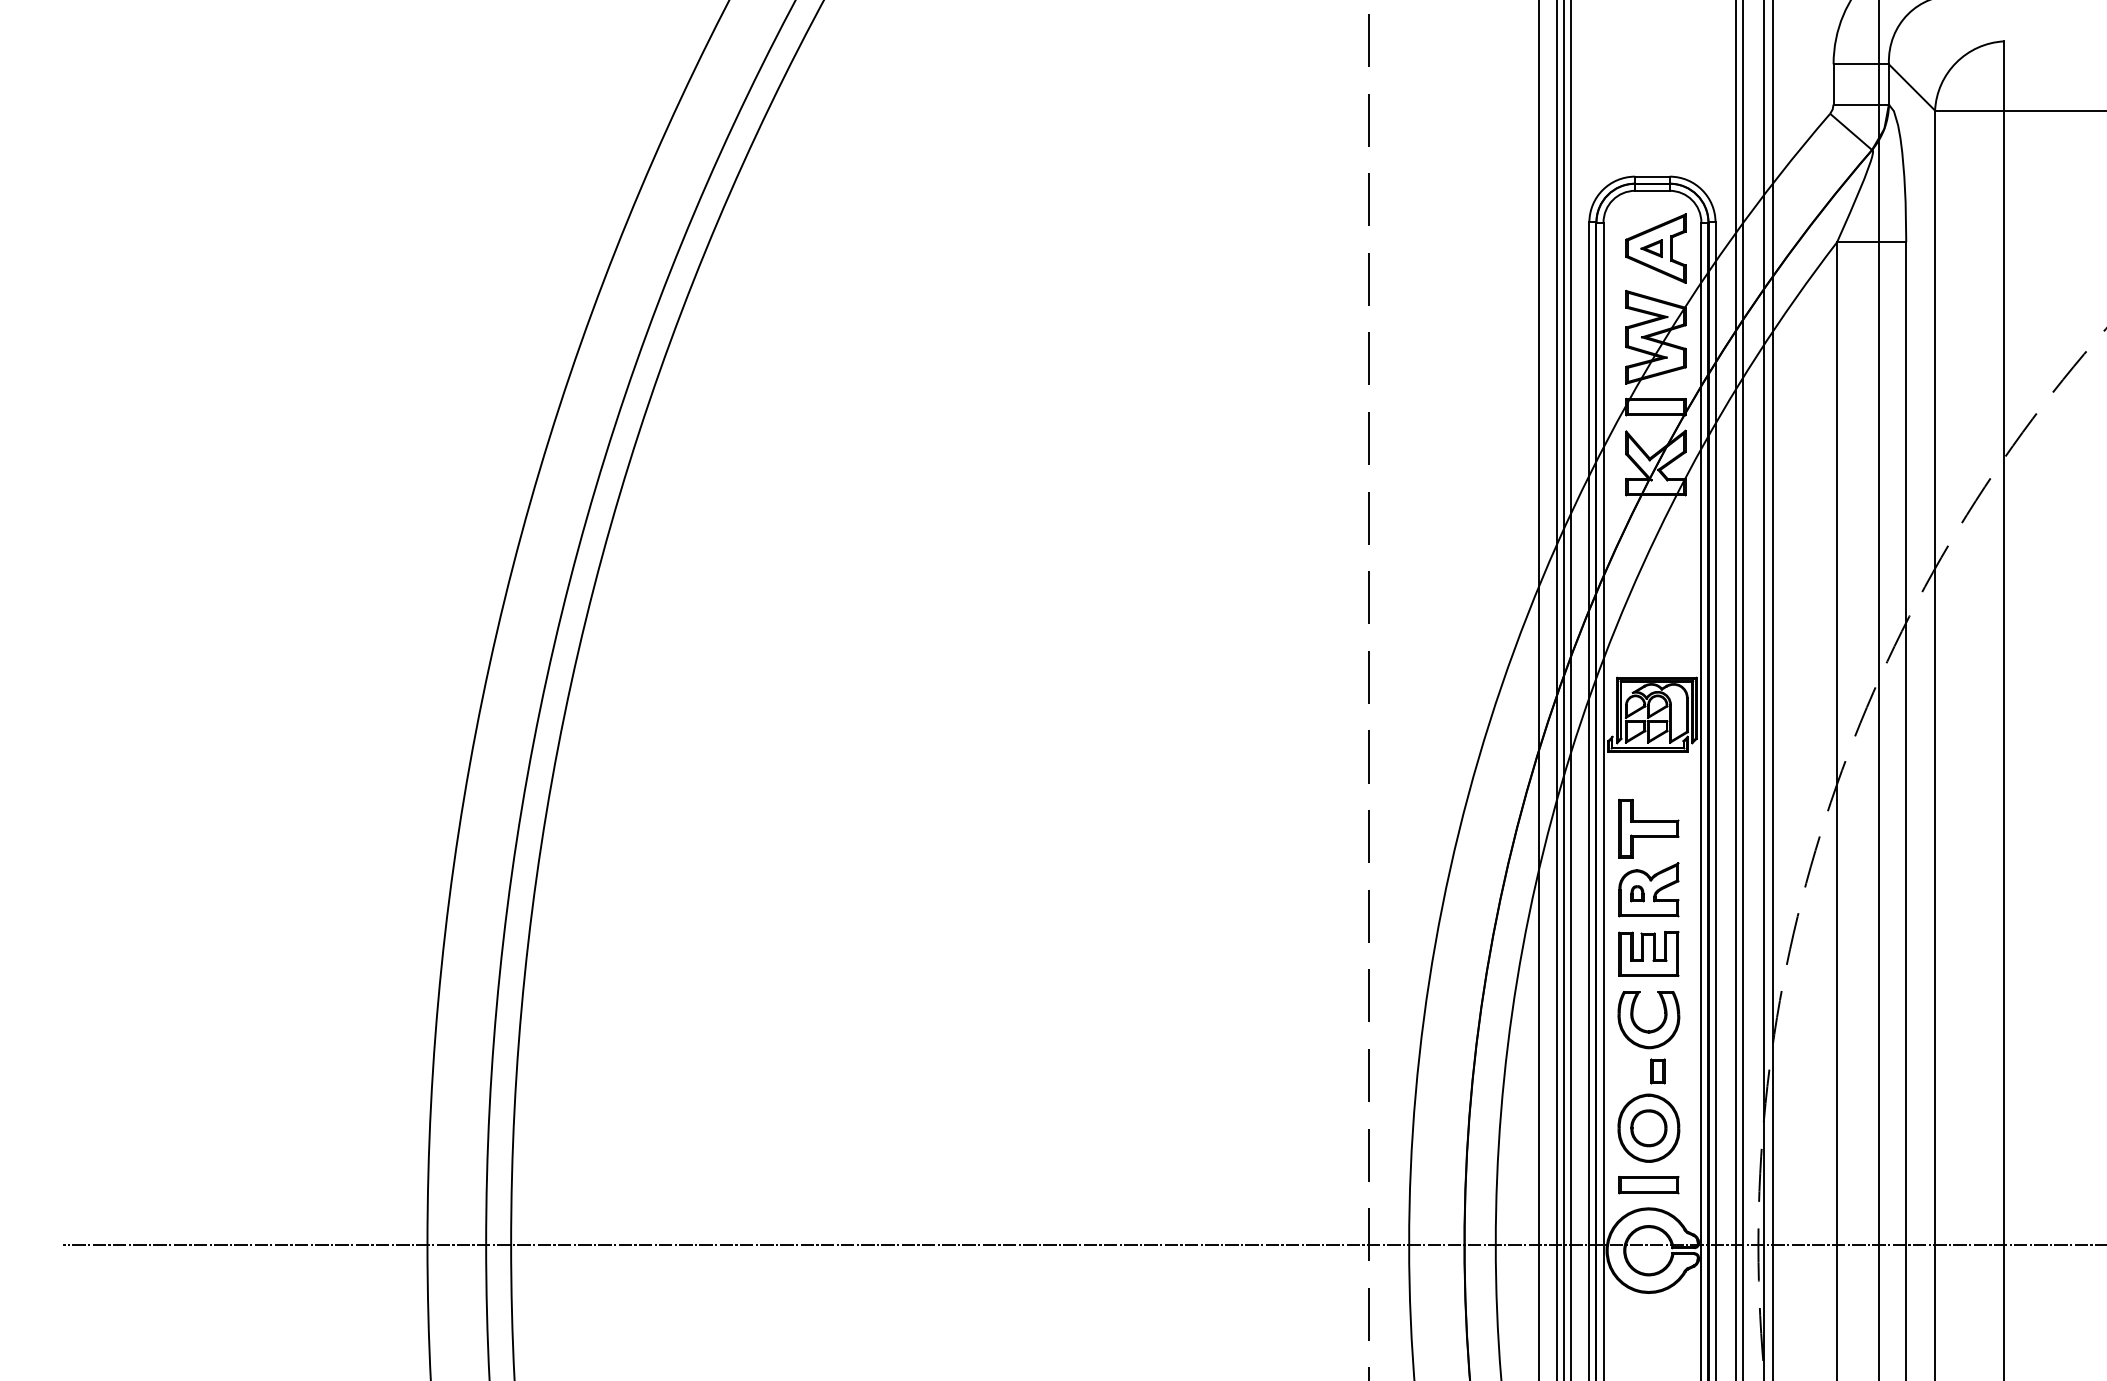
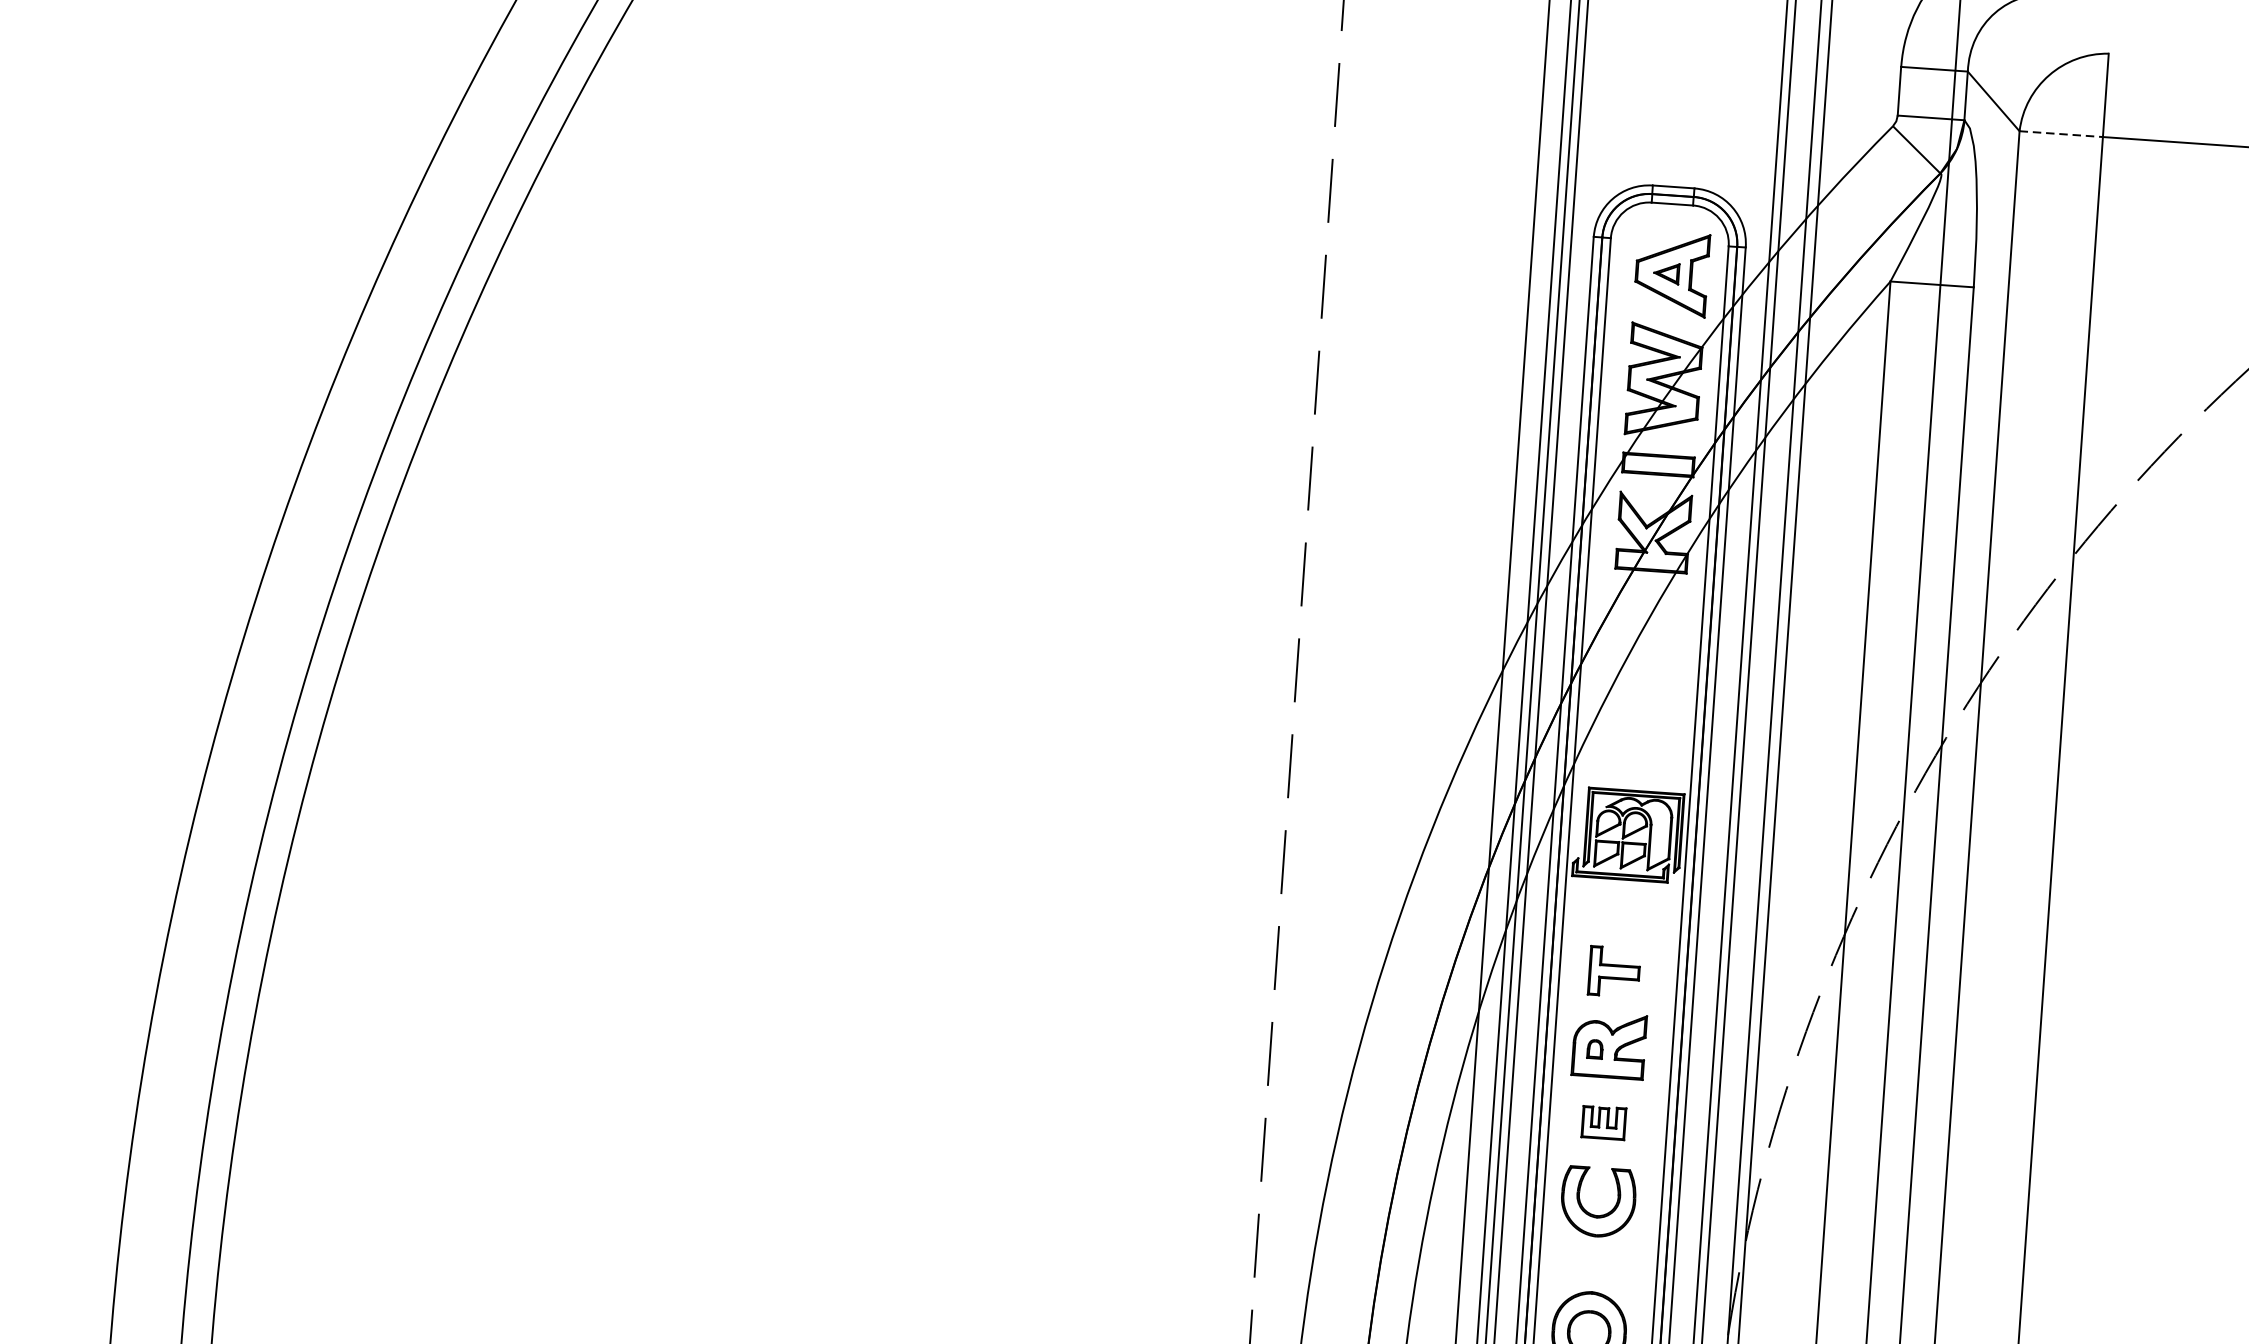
line: (1969, 110) -> (2061, 134), solid -> dashed
part: (1648, 828) -> (1613, 971), size x0.7
part: (1648, 953) -> (1603, 1122), size x0.6
part: (1657, 1071) -> (1604, 1265), removed

